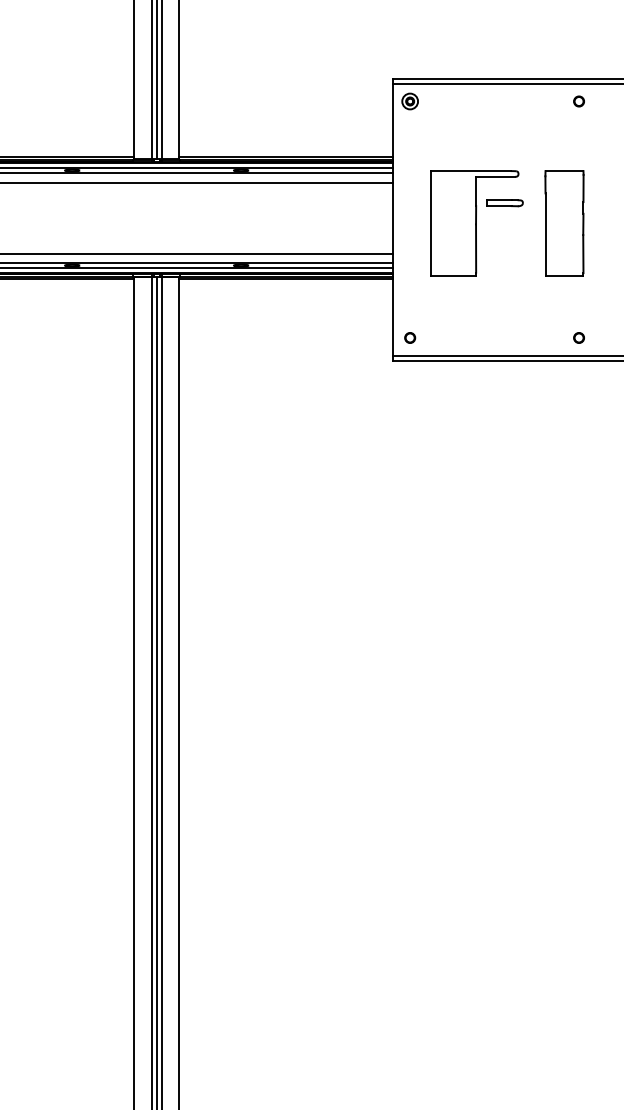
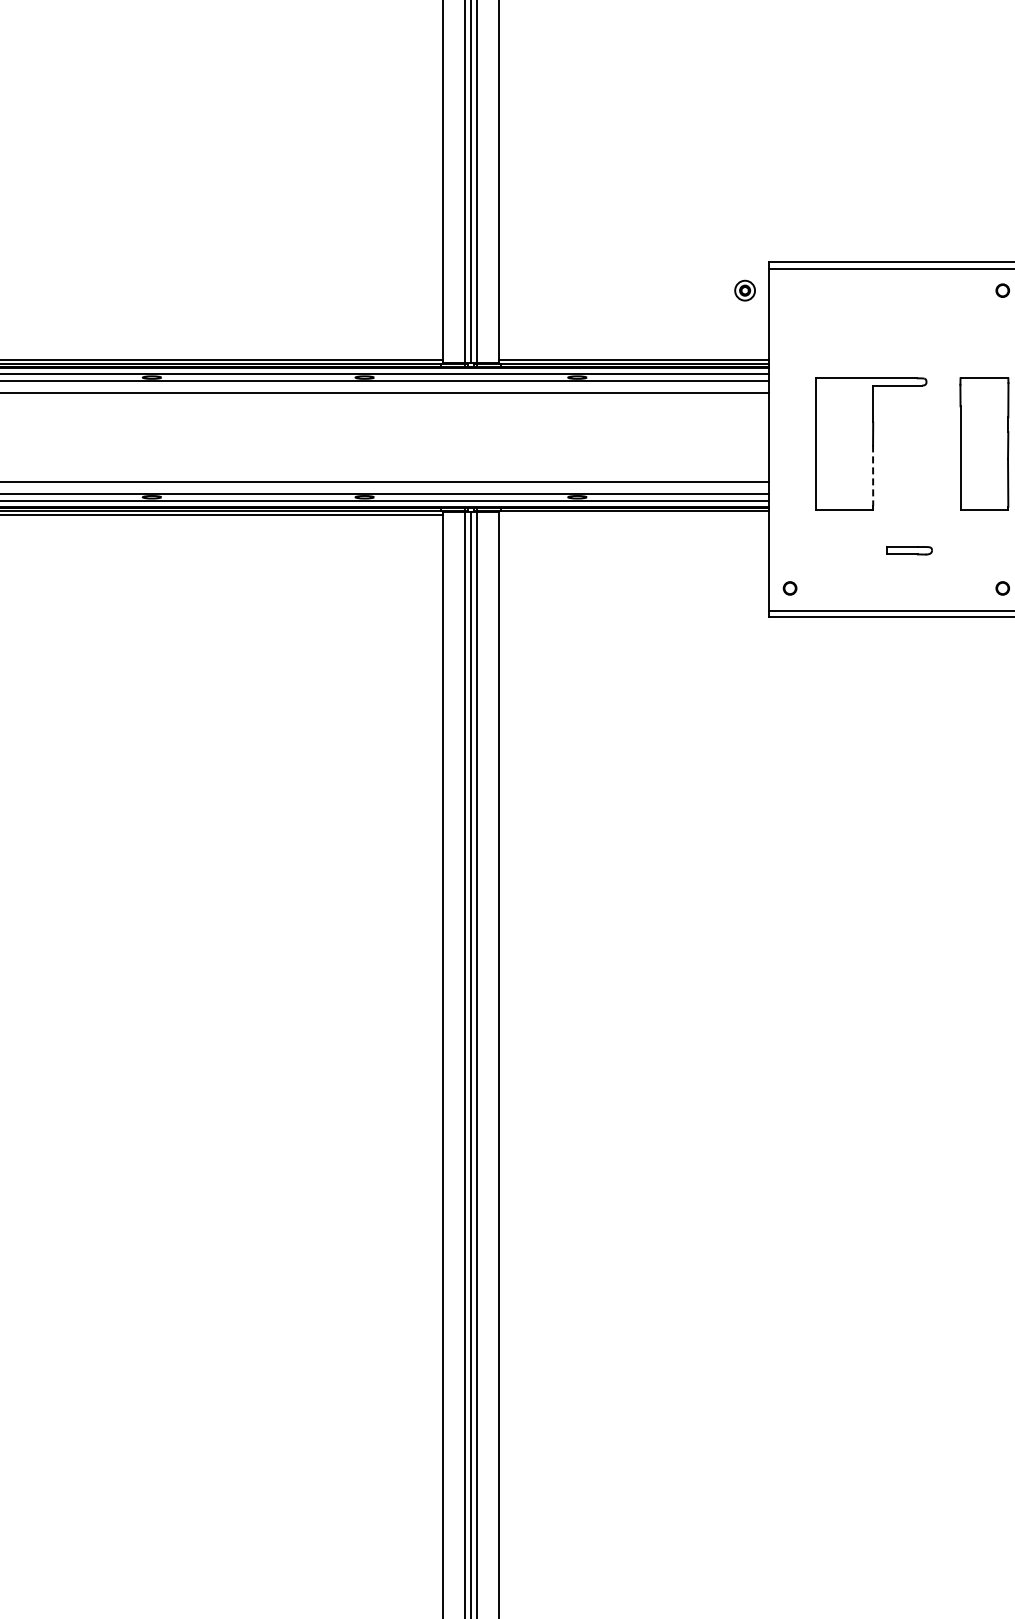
part: (409, 101) -> (744, 290), moved
part: (504, 203) -> (909, 550), moved
line: (476, 249) -> (873, 476), solid -> dashed
line: (285, 279) -> (633, 514), removed

